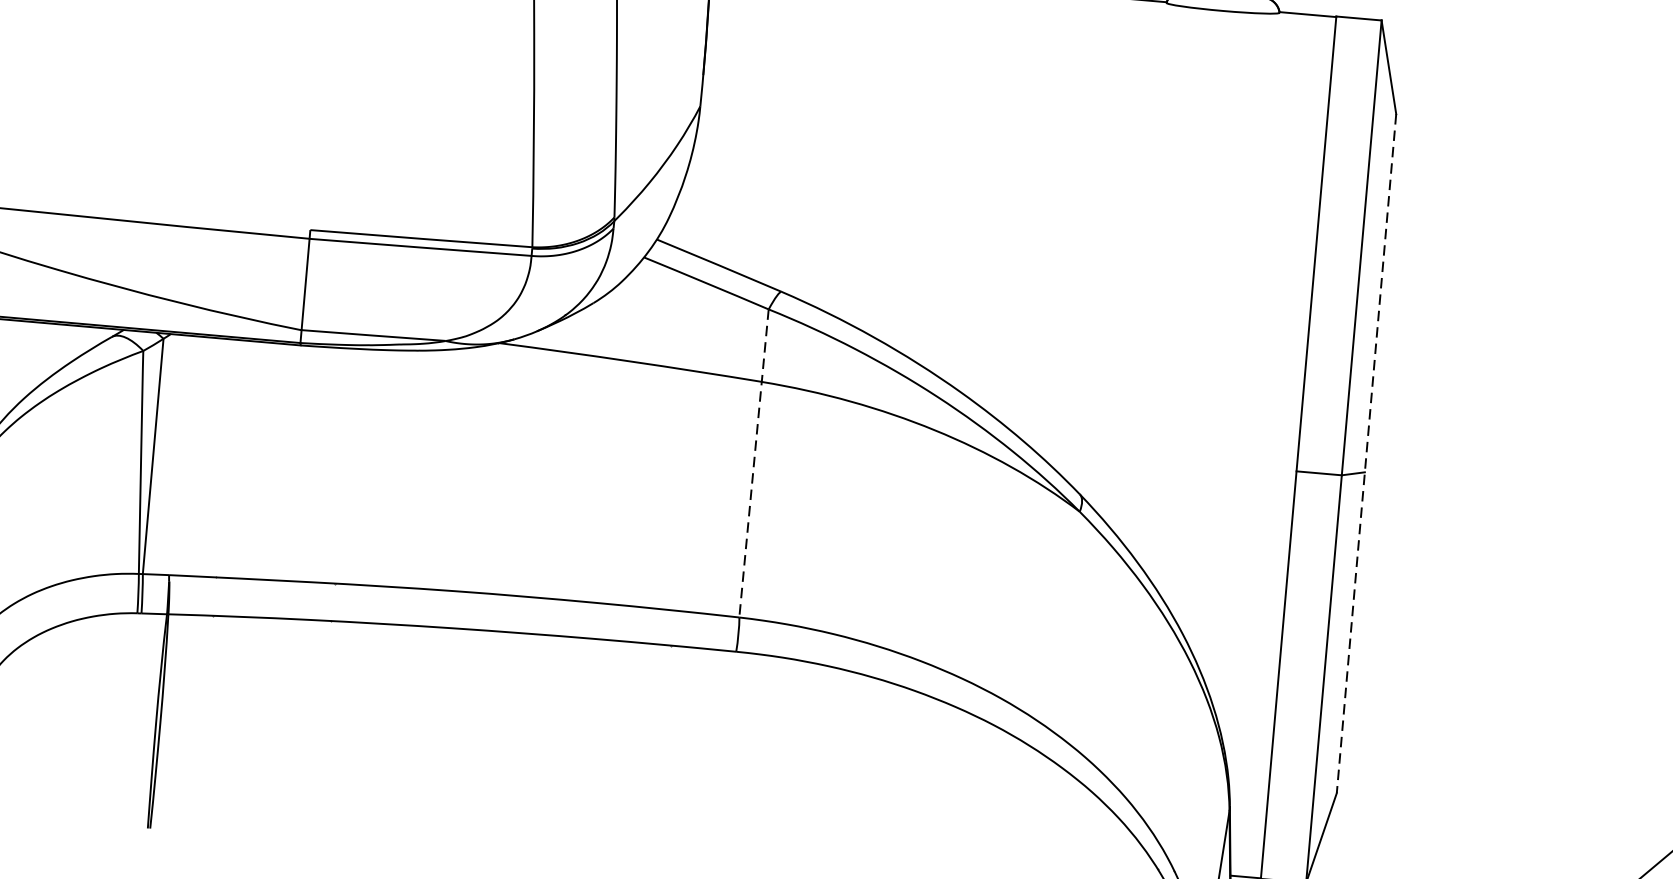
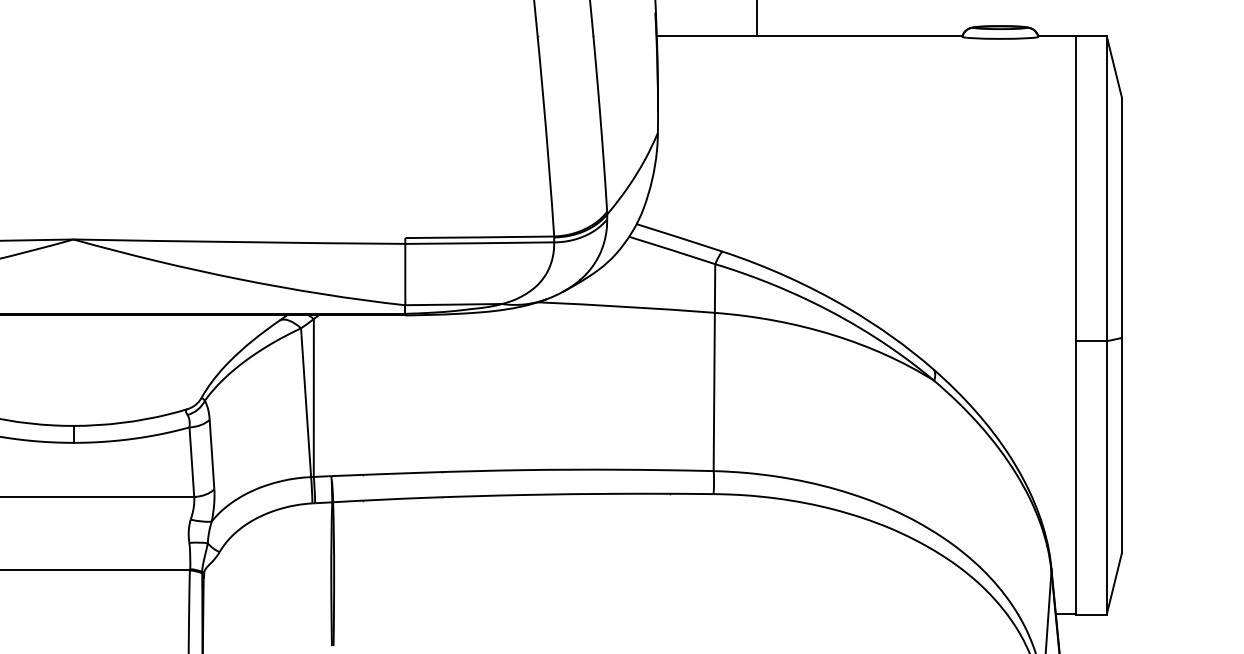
line: (1365, 453) -> (1121, 325), dashed -> solid
line: (753, 464) -> (714, 368), dashed -> solid

